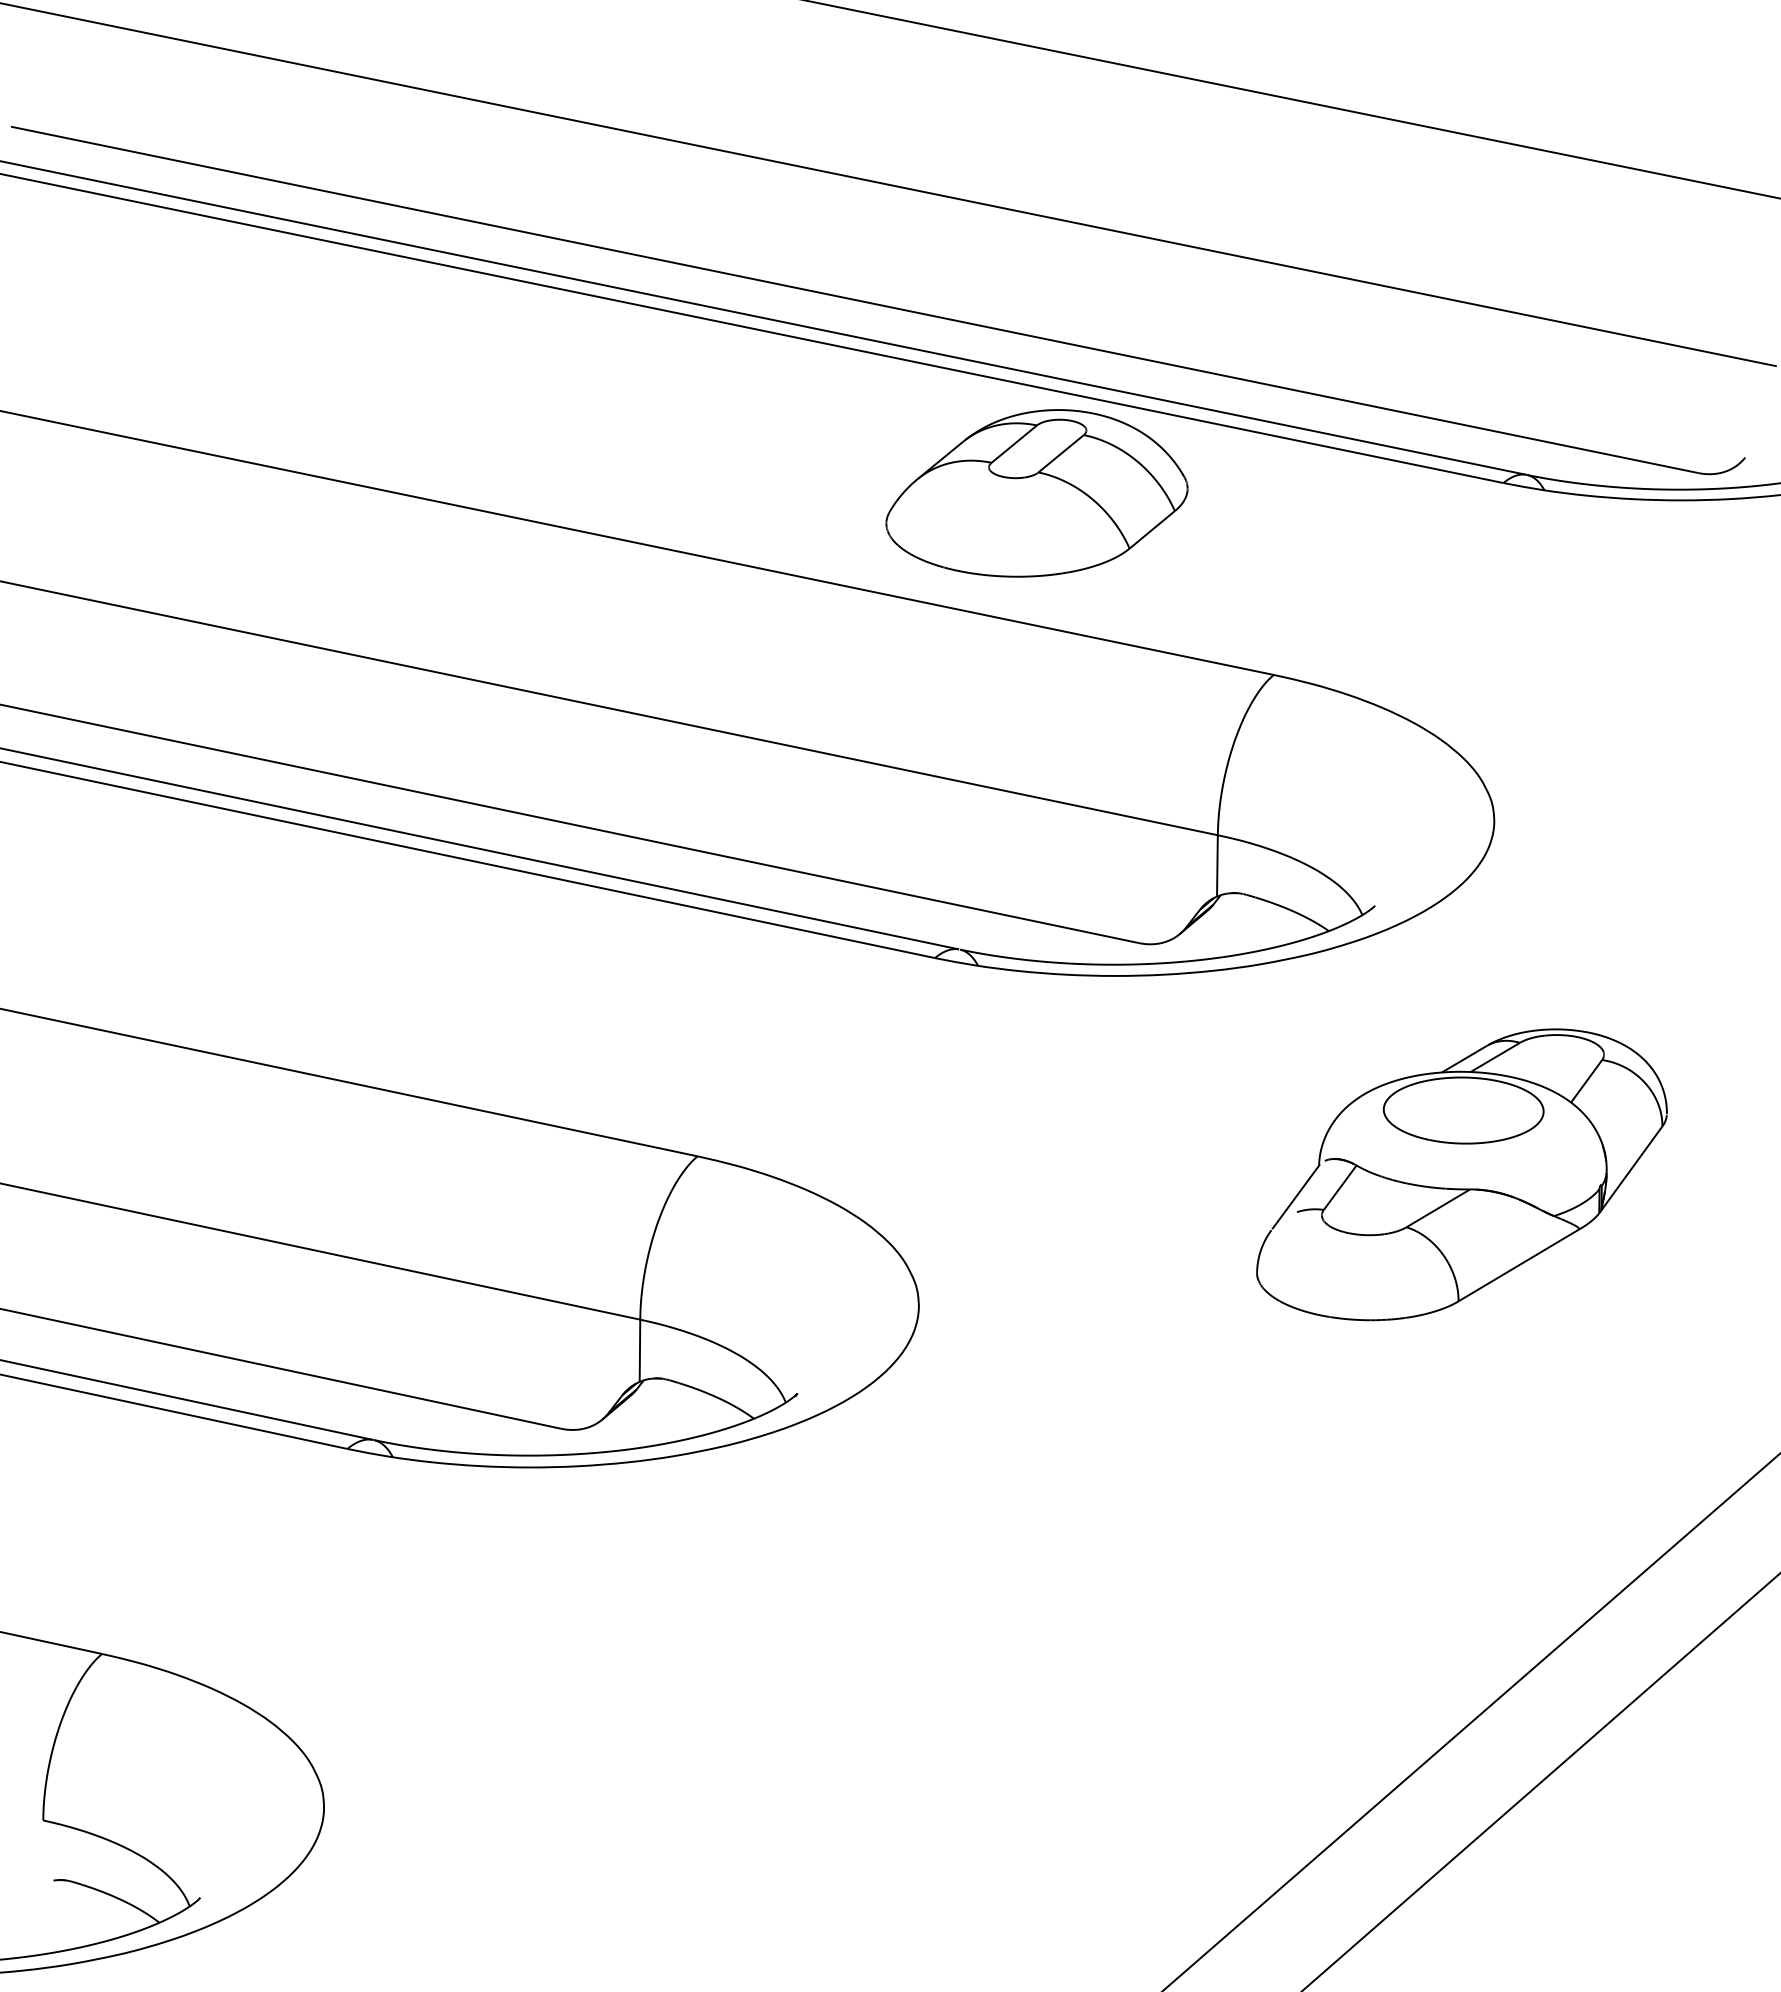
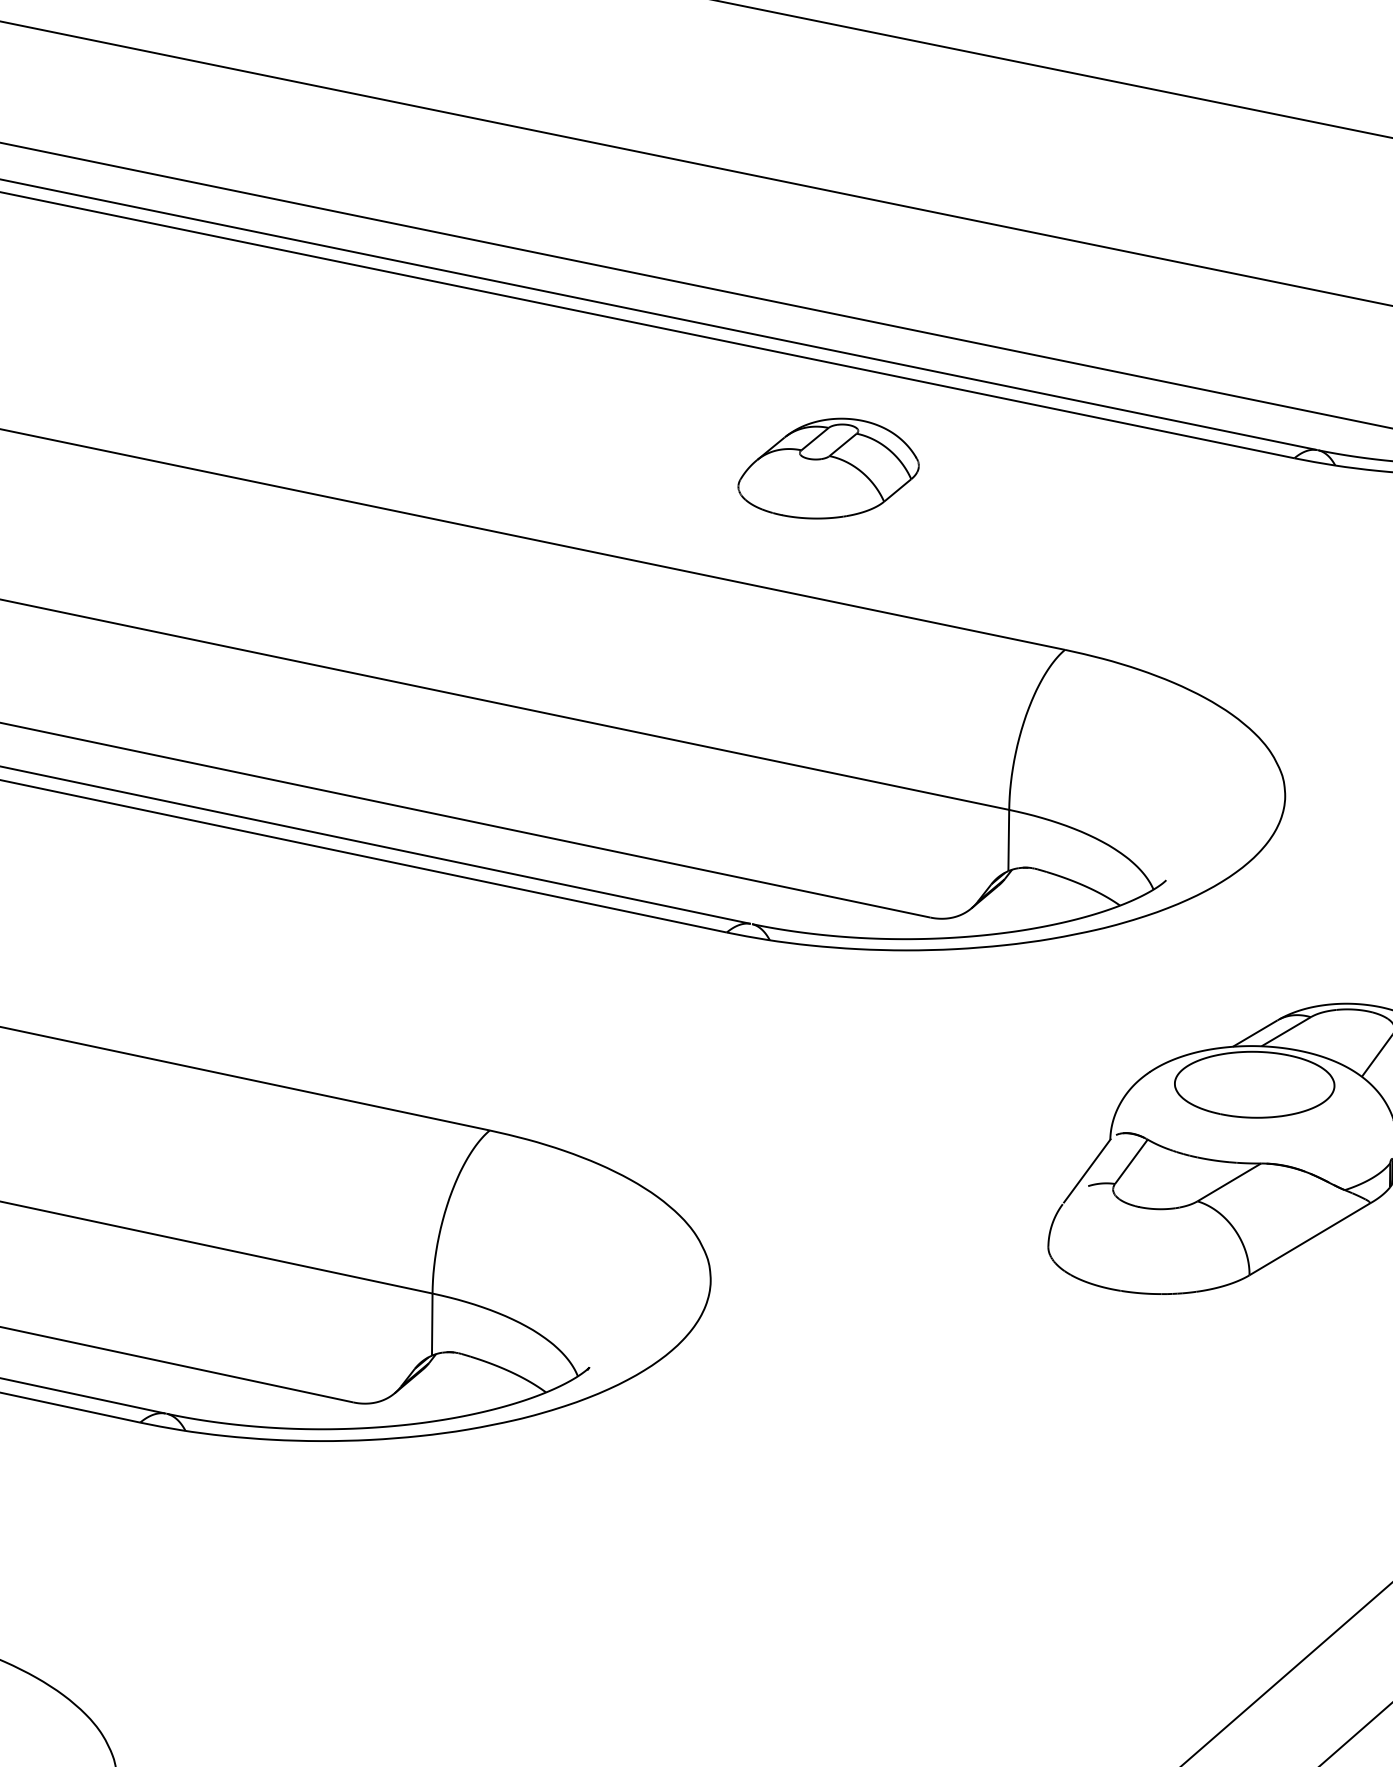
part: (1036, 493) -> (828, 468), size x0.6

